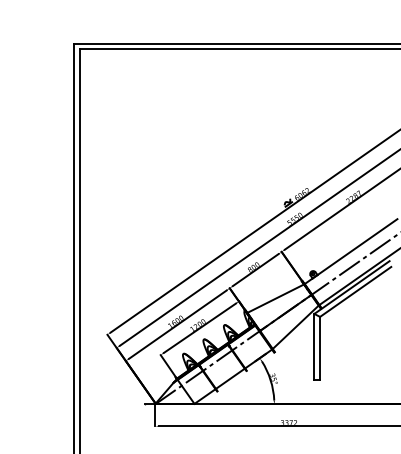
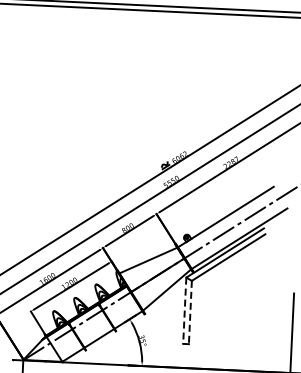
line: (314, 347) -> (184, 311), solid -> dashed
line: (320, 348) -> (190, 312), solid -> dashed

